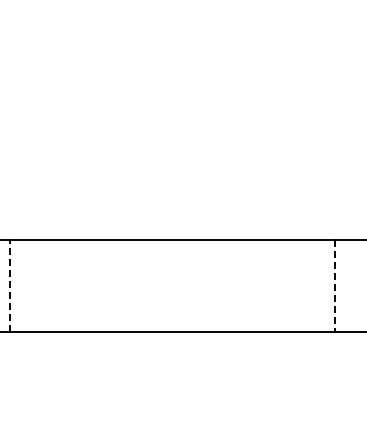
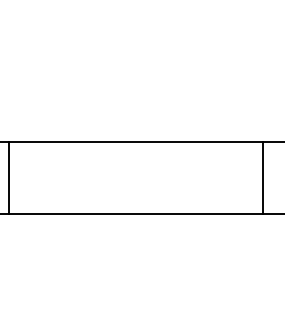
line: (10, 286) -> (9, 178), dashed -> solid
line: (334, 286) -> (262, 178), dashed -> solid

